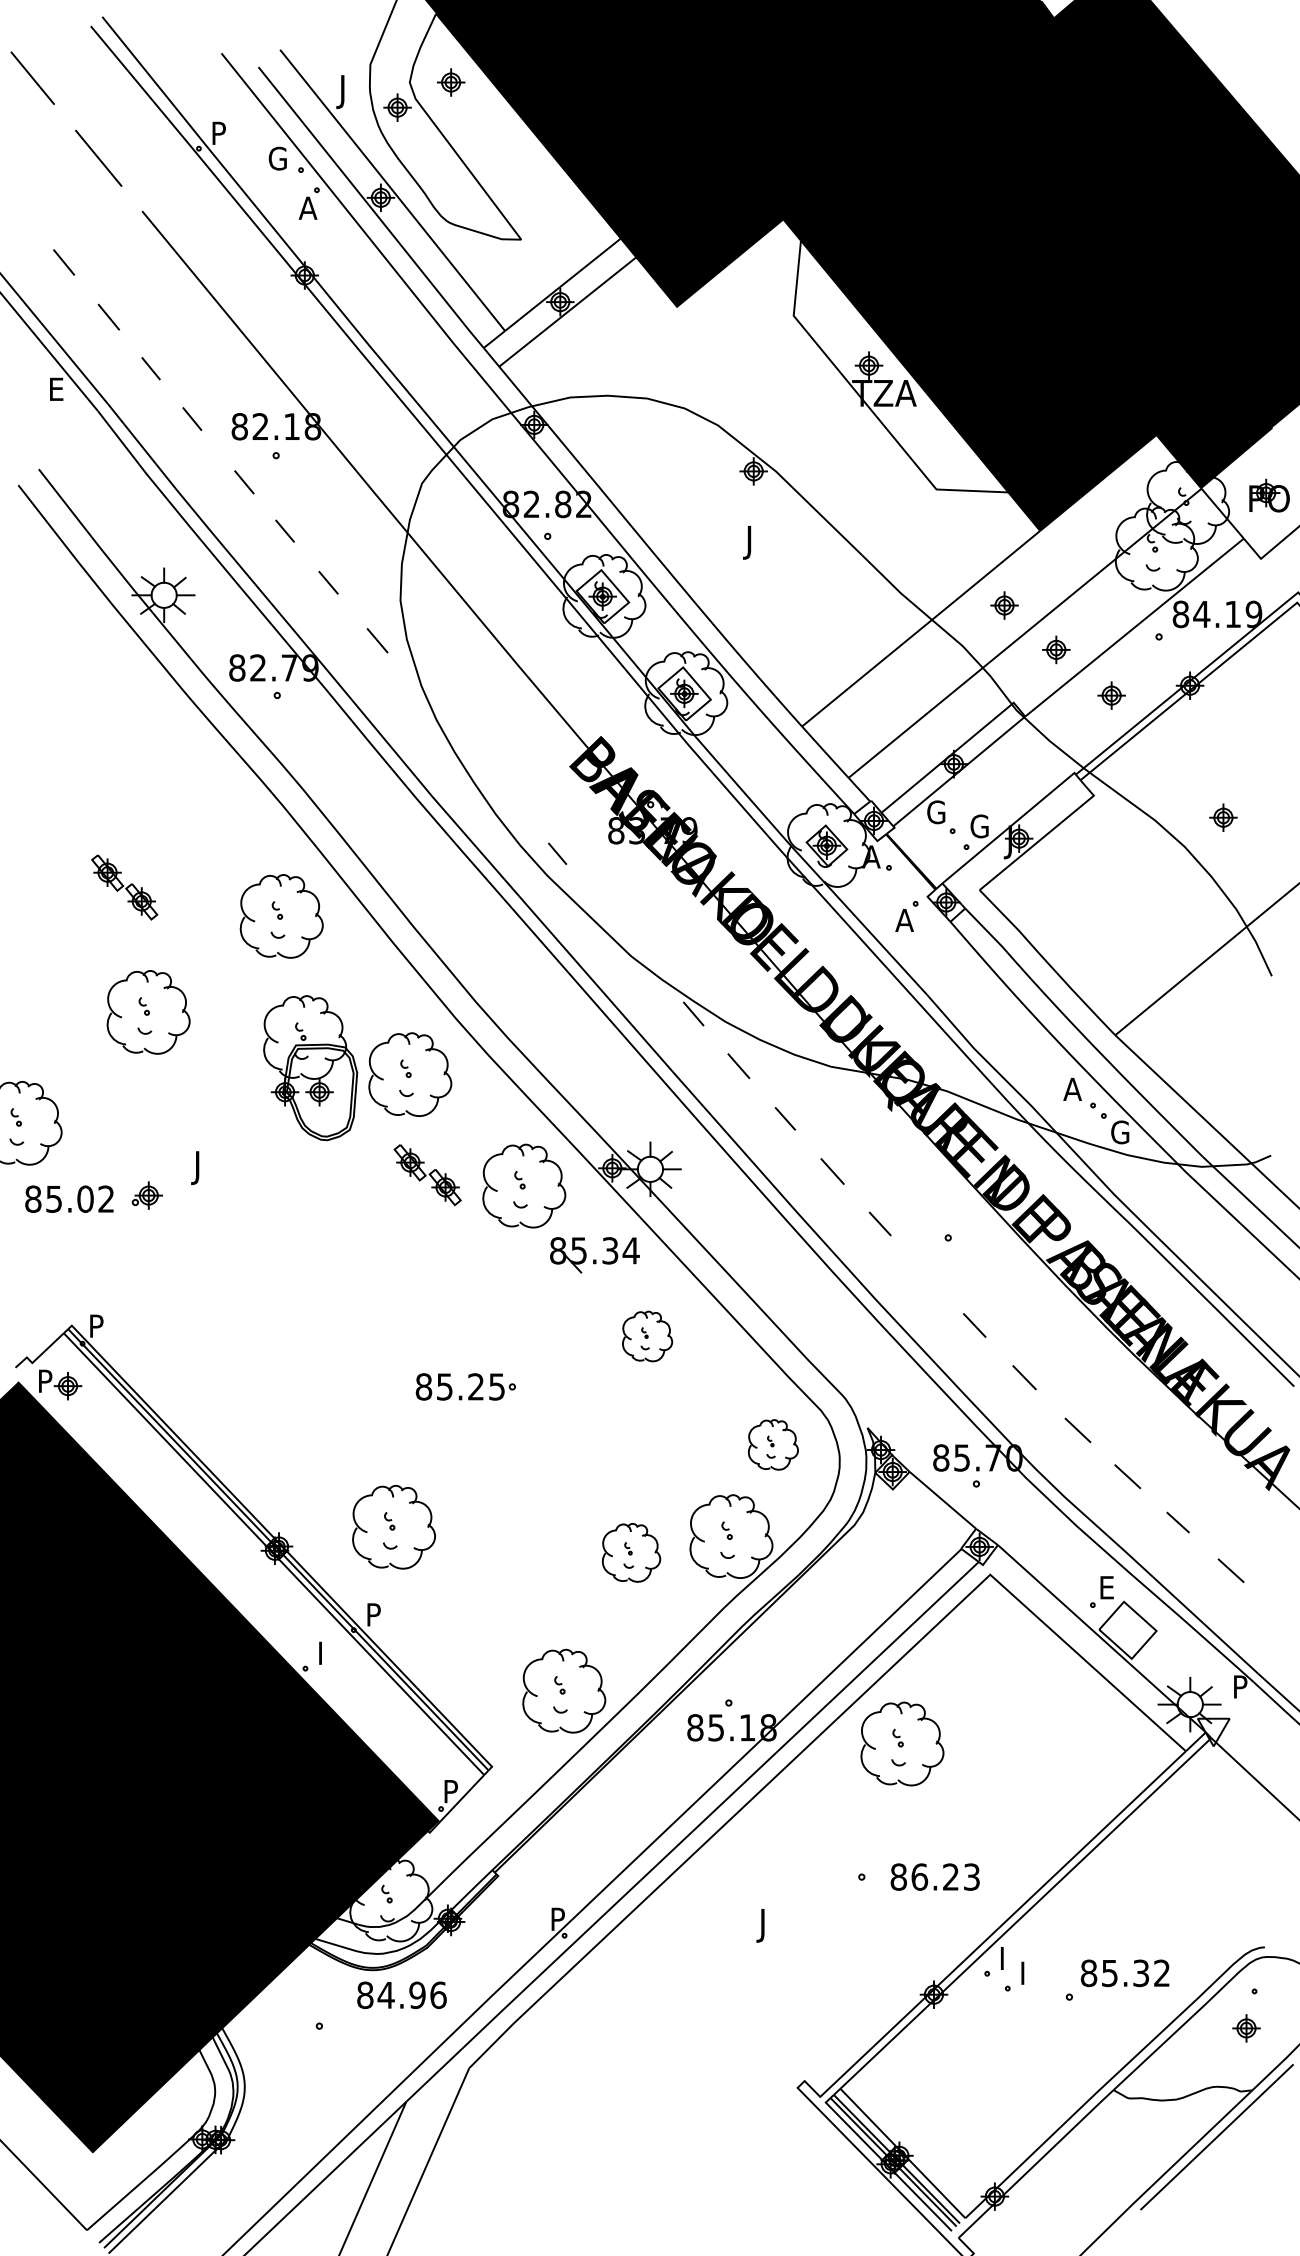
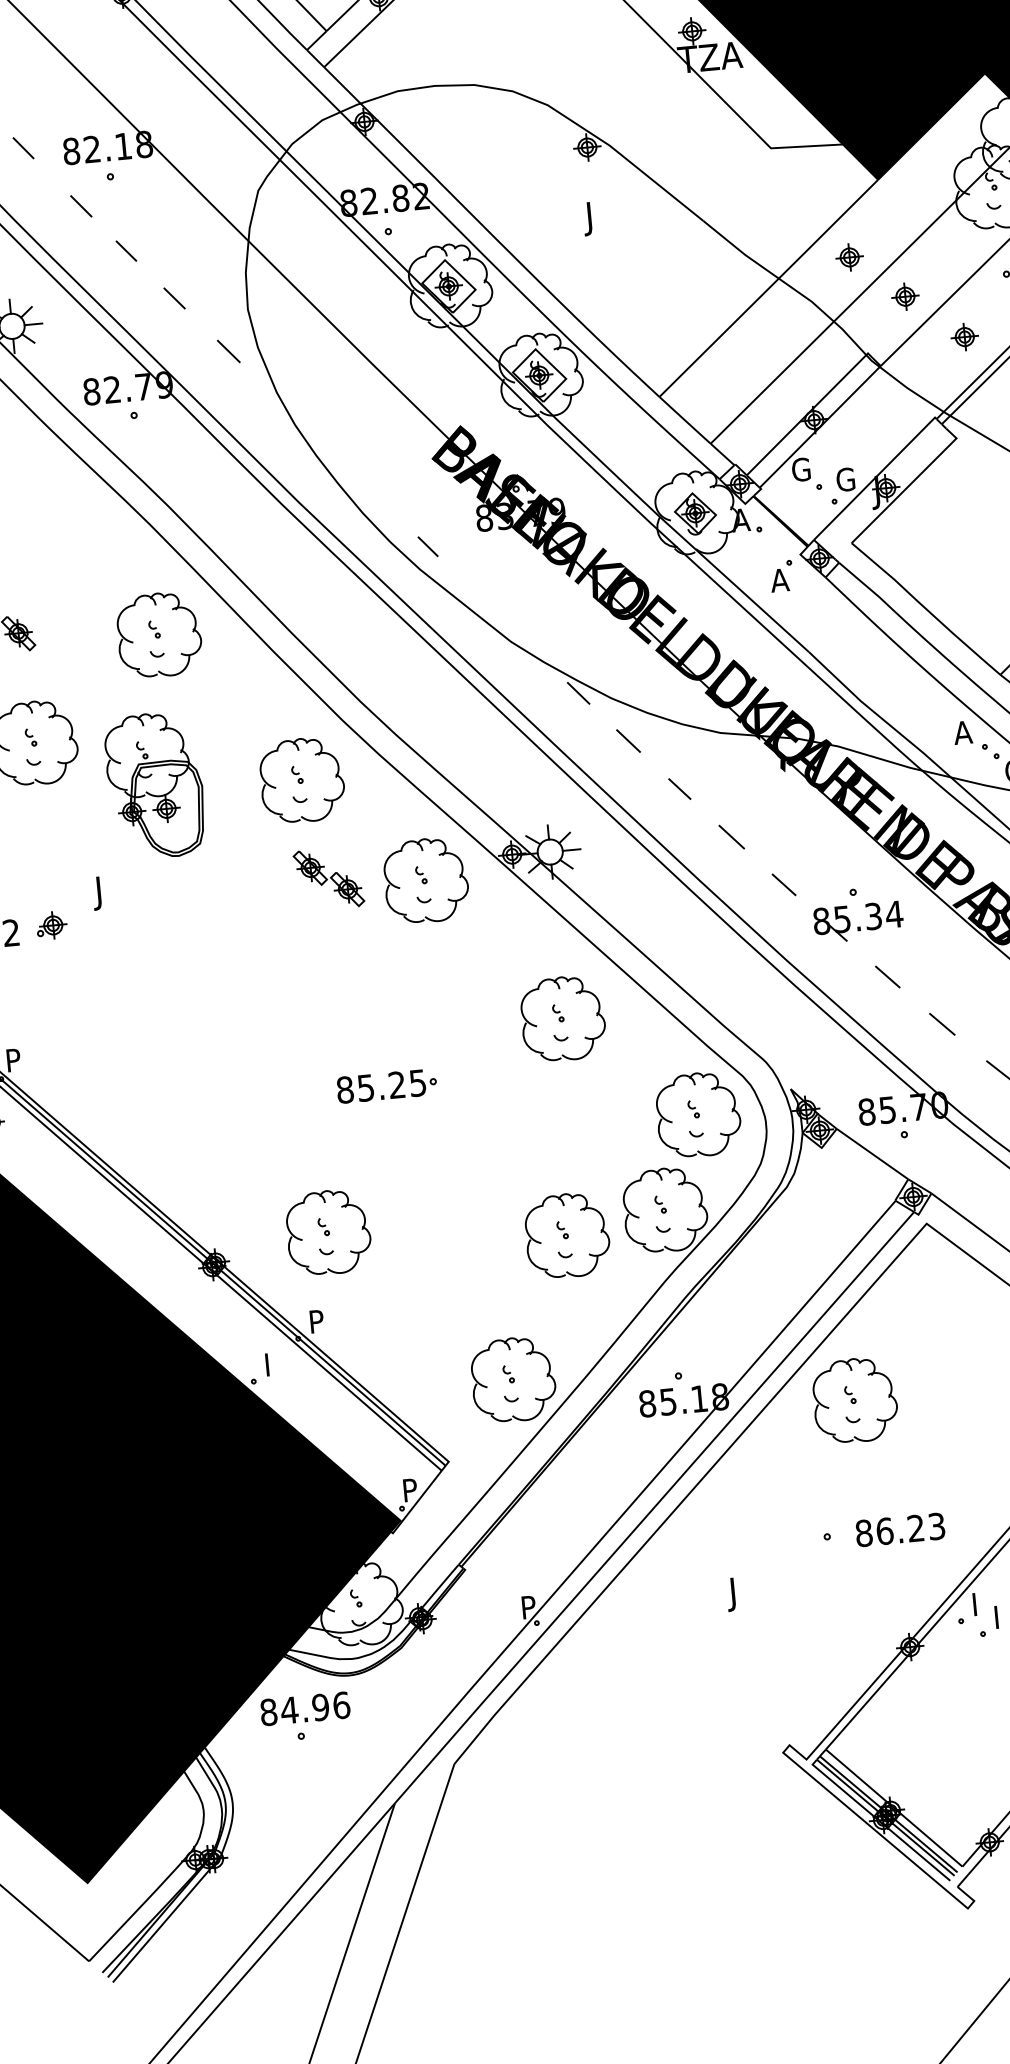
part: (310, 1068) -> (155, 786), moved
part: (594, 1255) -> (858, 922), moved
part: (647, 1336) -> (563, 1018), size x1.67
part: (773, 1444) -> (698, 1114), size x1.67
part: (631, 1552) -> (567, 1235), size x1.43
text: (401, 1995) -> (304, 1709), moved

